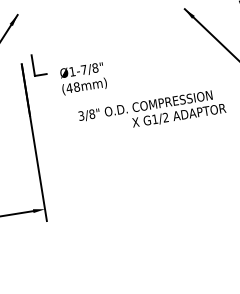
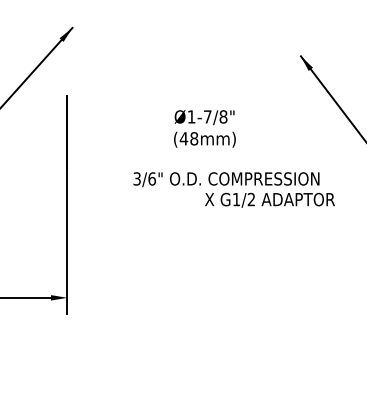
part: (33, 65) -> (83, 99), removed
text: (83, 78) -> (204, 128), moved
text: (91, 113) -> (151, 178), 3/8" -> 3/6"

